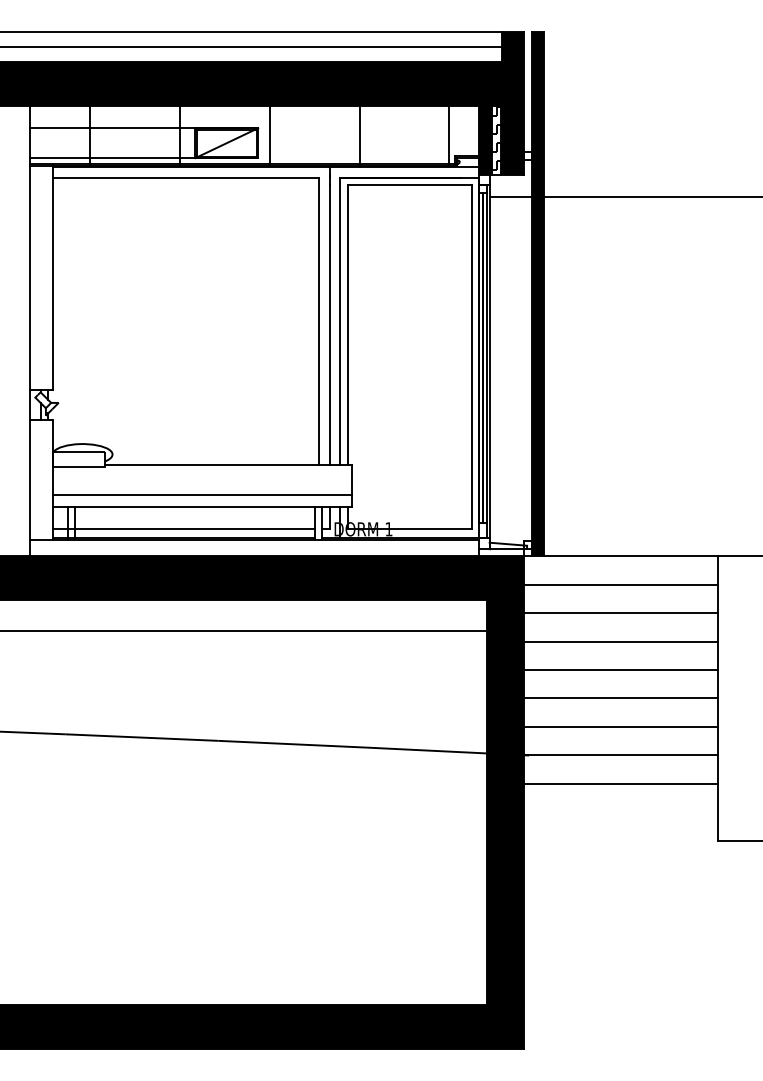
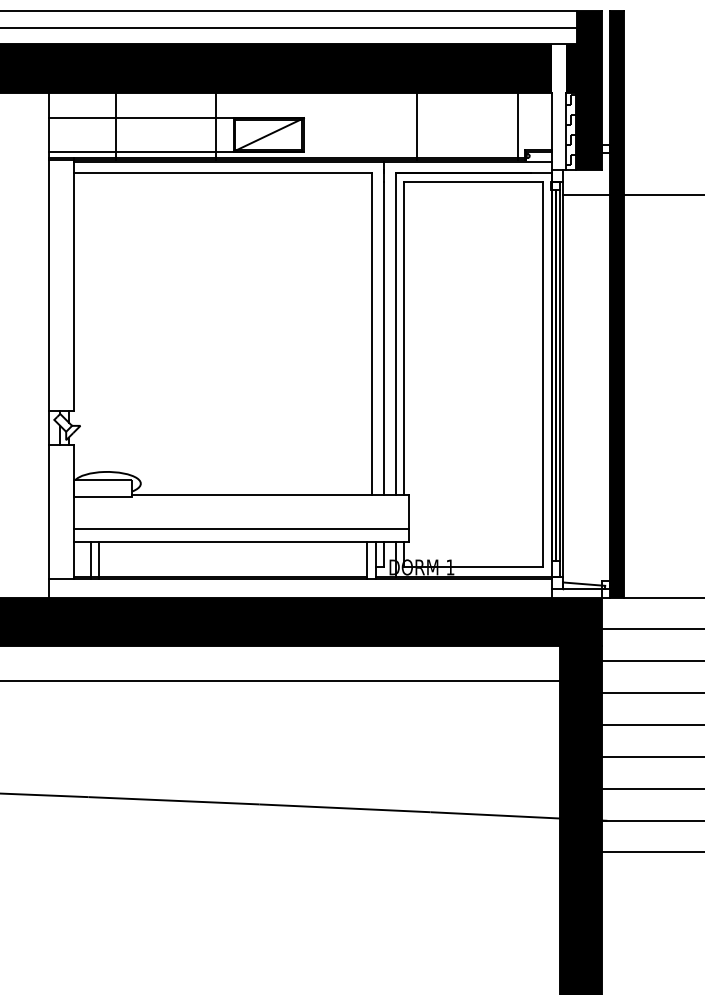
fill: (485, 118) -> (558, 107), removed
line: (269, 135) -> (316, 126), removed
line: (183, 529) -> (220, 567), removed

